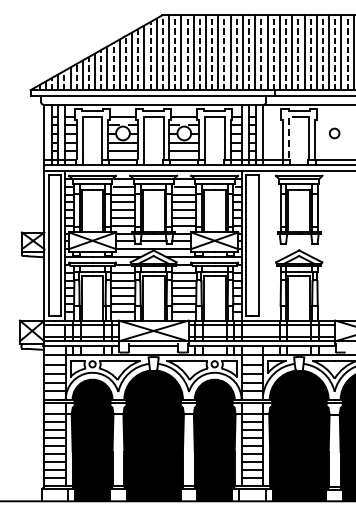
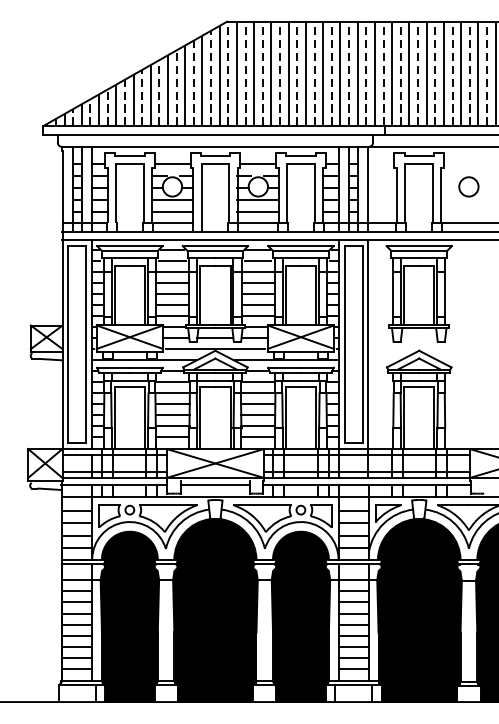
line: (289, 133) -> (405, 186), dashed -> solid
circle: (334, 133) -> (468, 186), size x1.43
line: (262, 256) -> (367, 359), added

